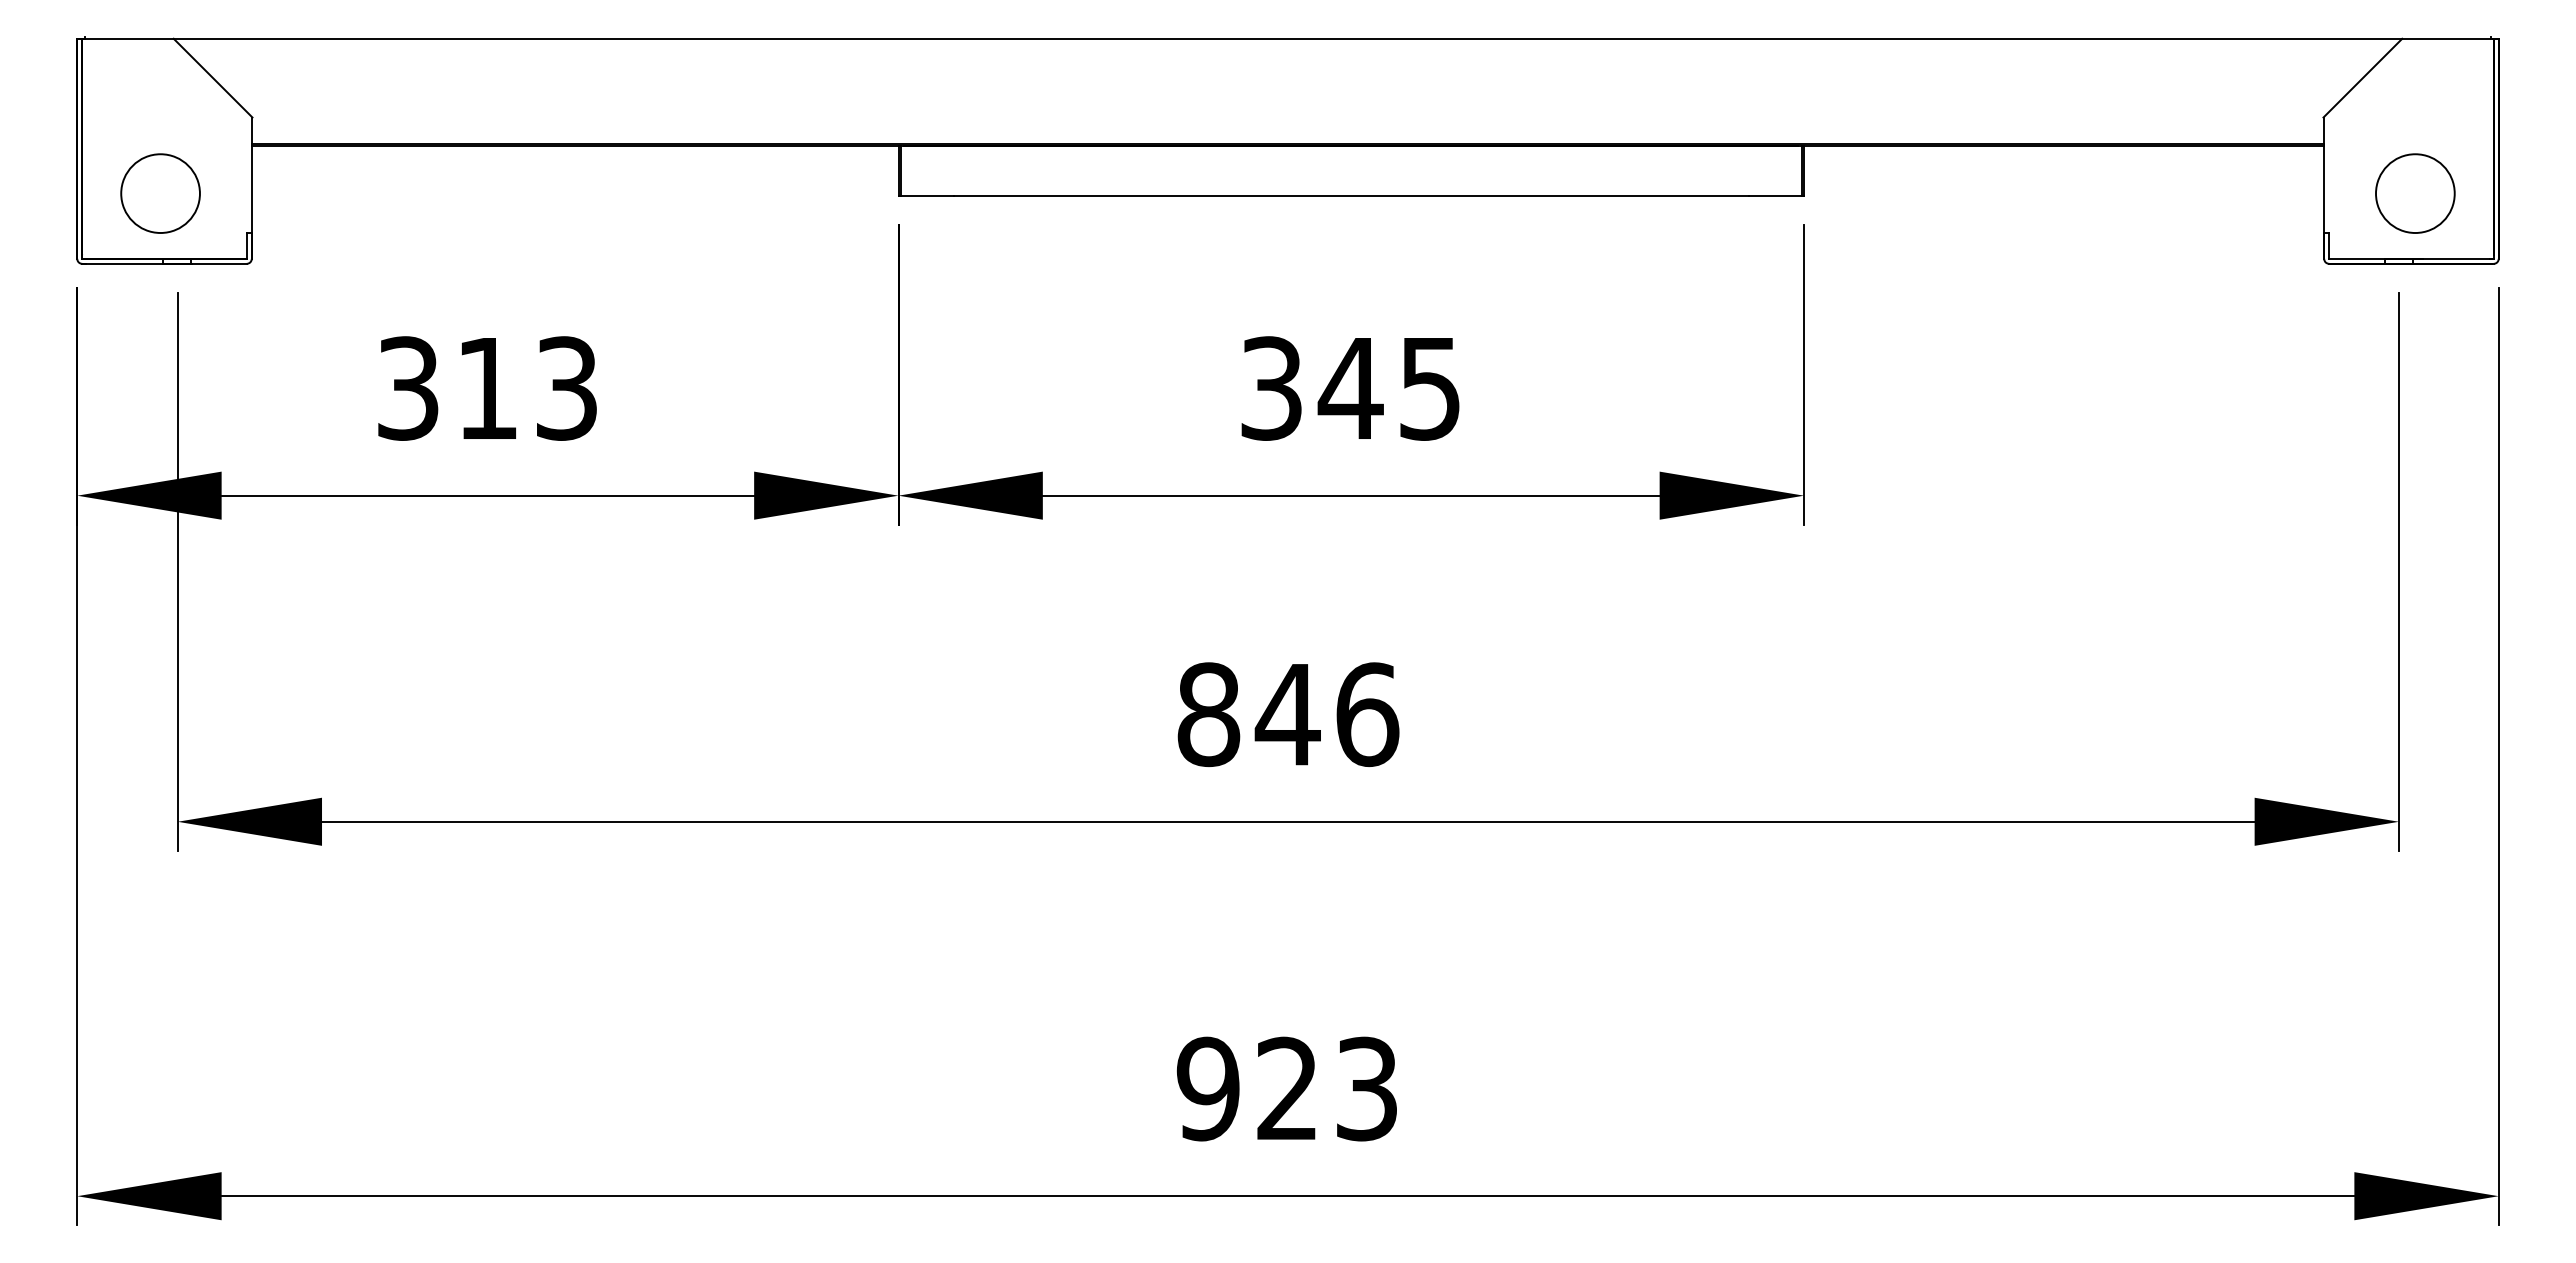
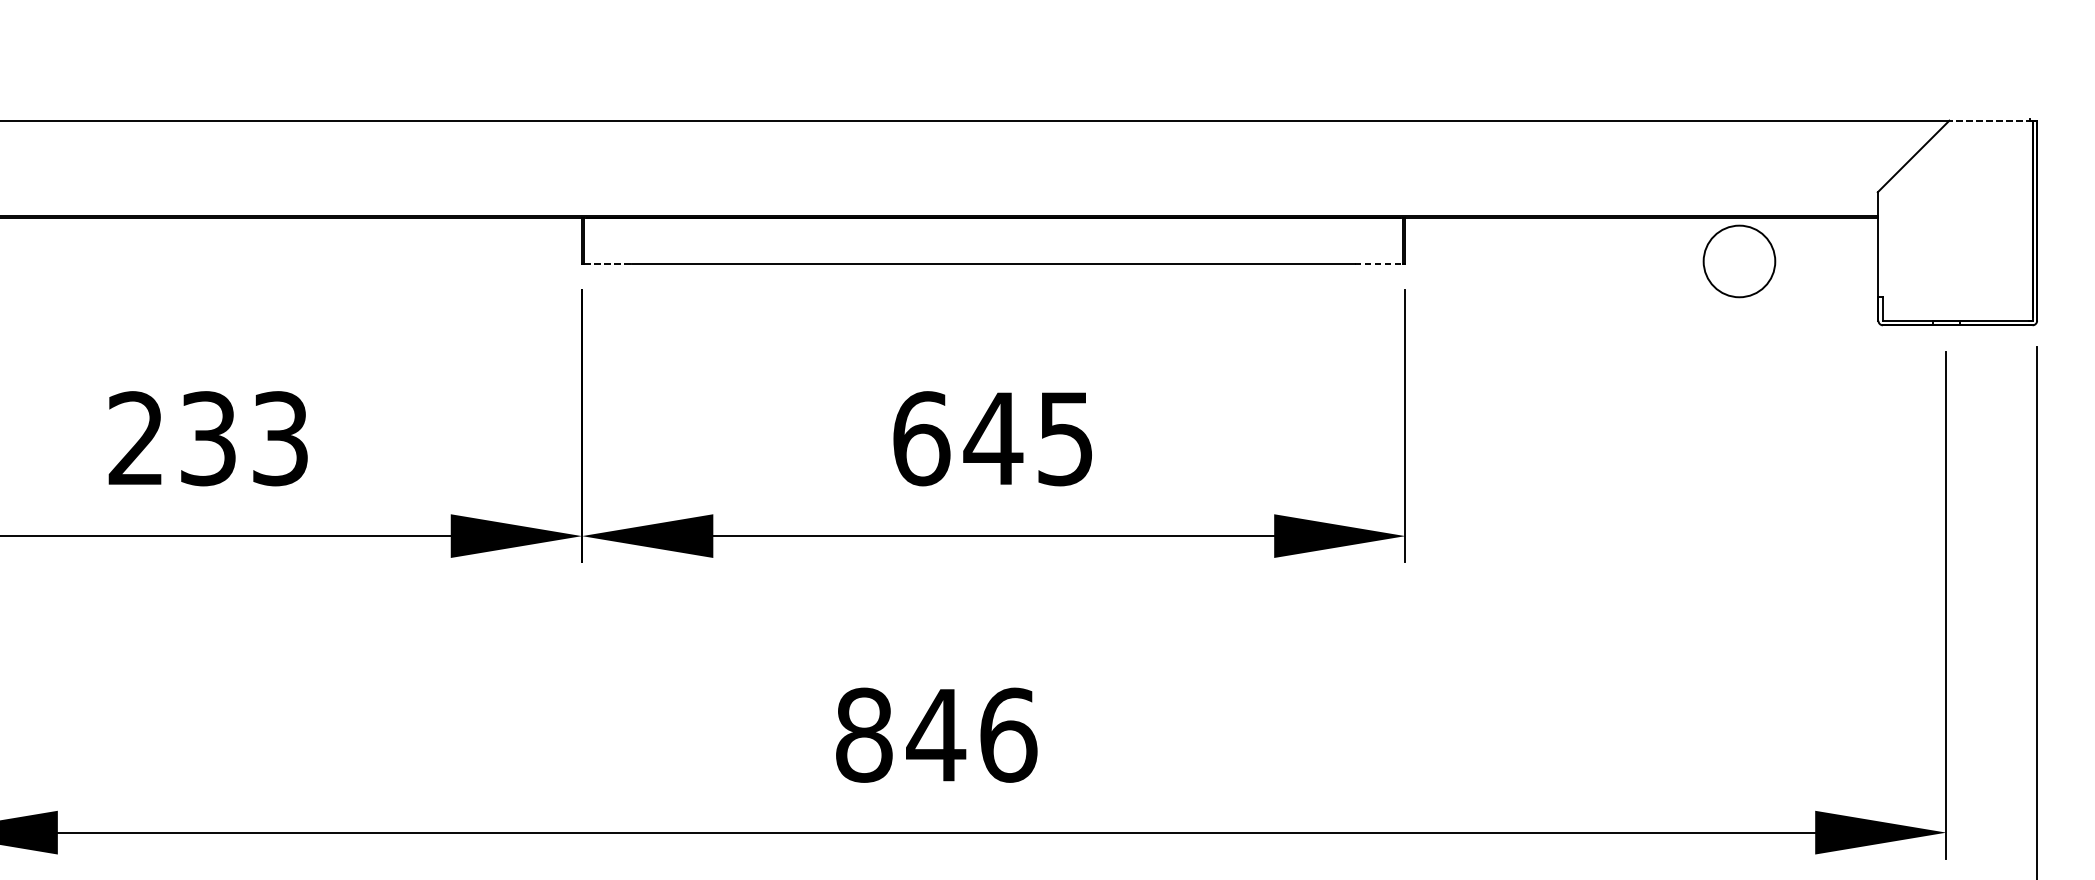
line: (2447, 38) -> (1990, 120), solid -> dashed
circle: (2415, 193) -> (1739, 261), moved
line: (927, 195) -> (608, 263), solid -> dashed
line: (1775, 195) -> (1379, 263), solid -> dashed
text: (447, 388) -> (171, 438), 313 -> 233
text: (1272, 388) -> (922, 438), 345 -> 645

